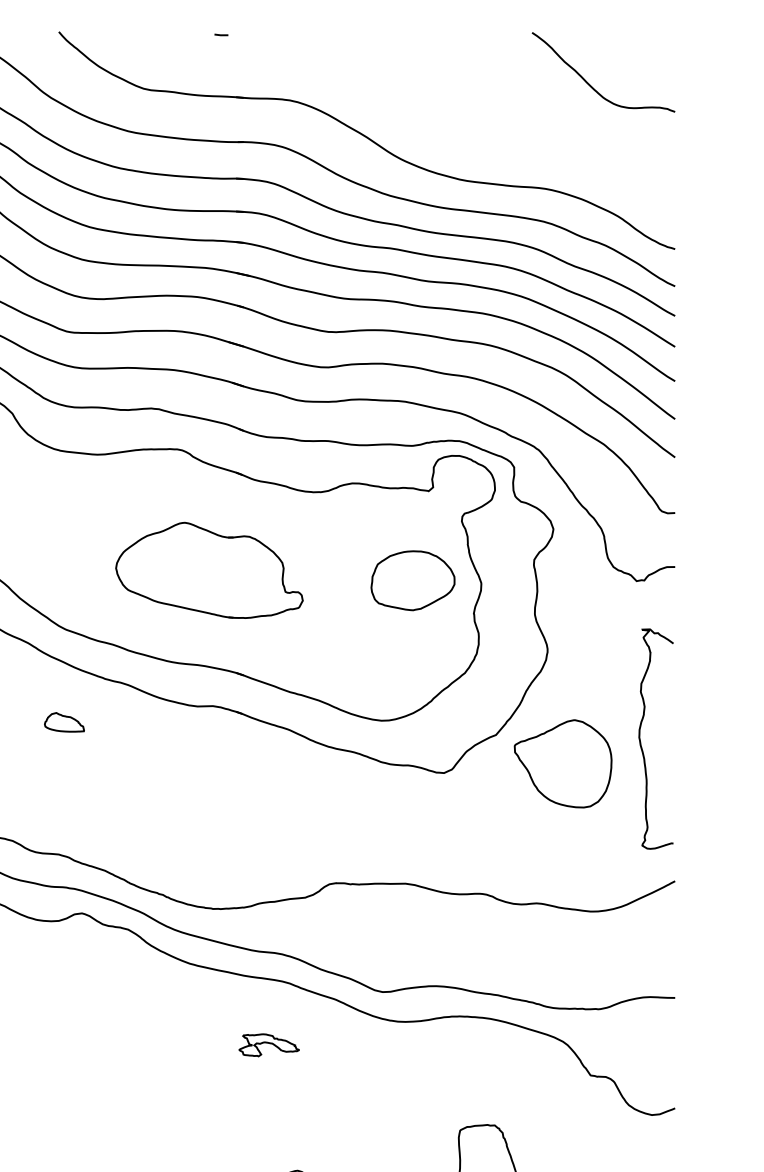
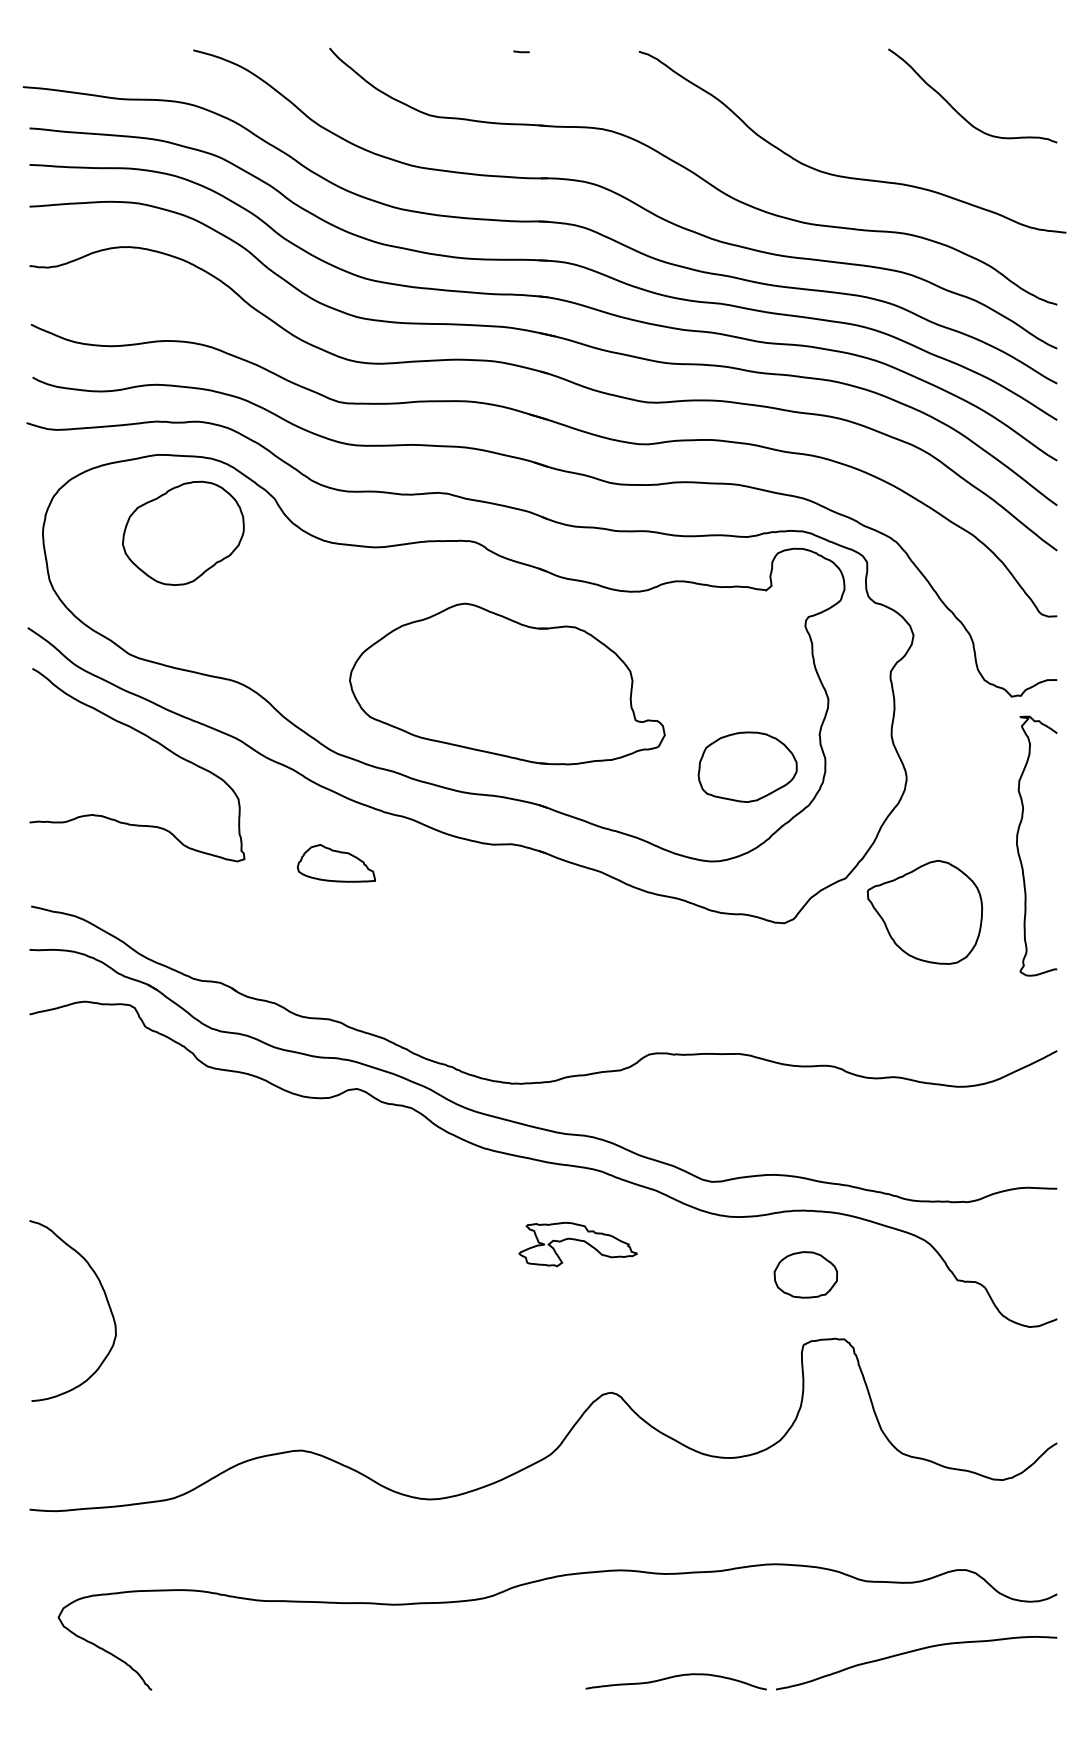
curve: (498, 140) -> (848, 176), added
part: (209, 569) -> (507, 683), size x1.43
part: (412, 580) -> (747, 766), moved
part: (63, 722) -> (335, 863), size x1.67
curve: (640, 738) -> (1018, 845), moved
part: (268, 1045) -> (577, 1244), size x1.67
part: (461, 1070) -> (805, 1274), added

